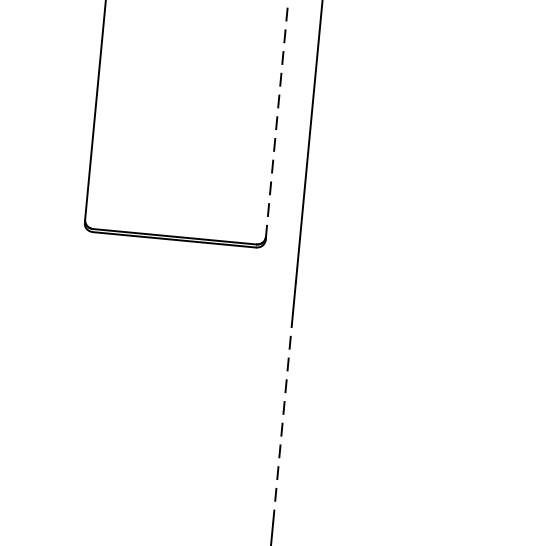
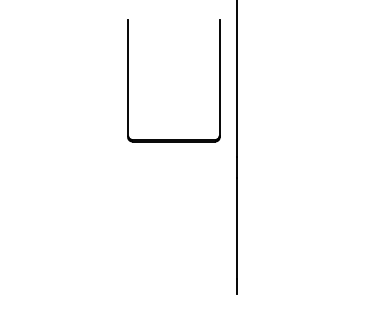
line: (276, 123) -> (219, 78), dashed -> solid
line: (281, 423) -> (236, 228), dashed -> solid

